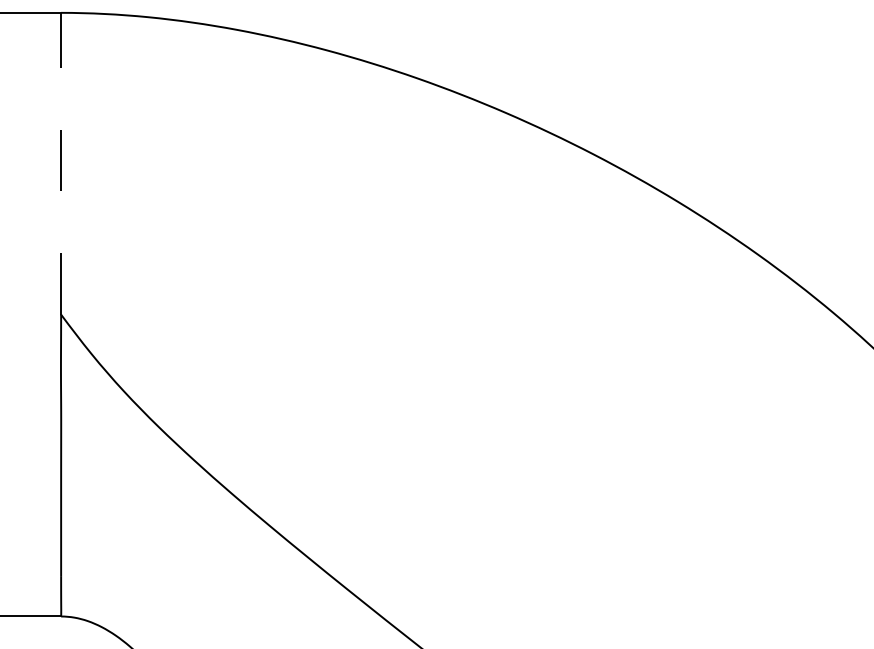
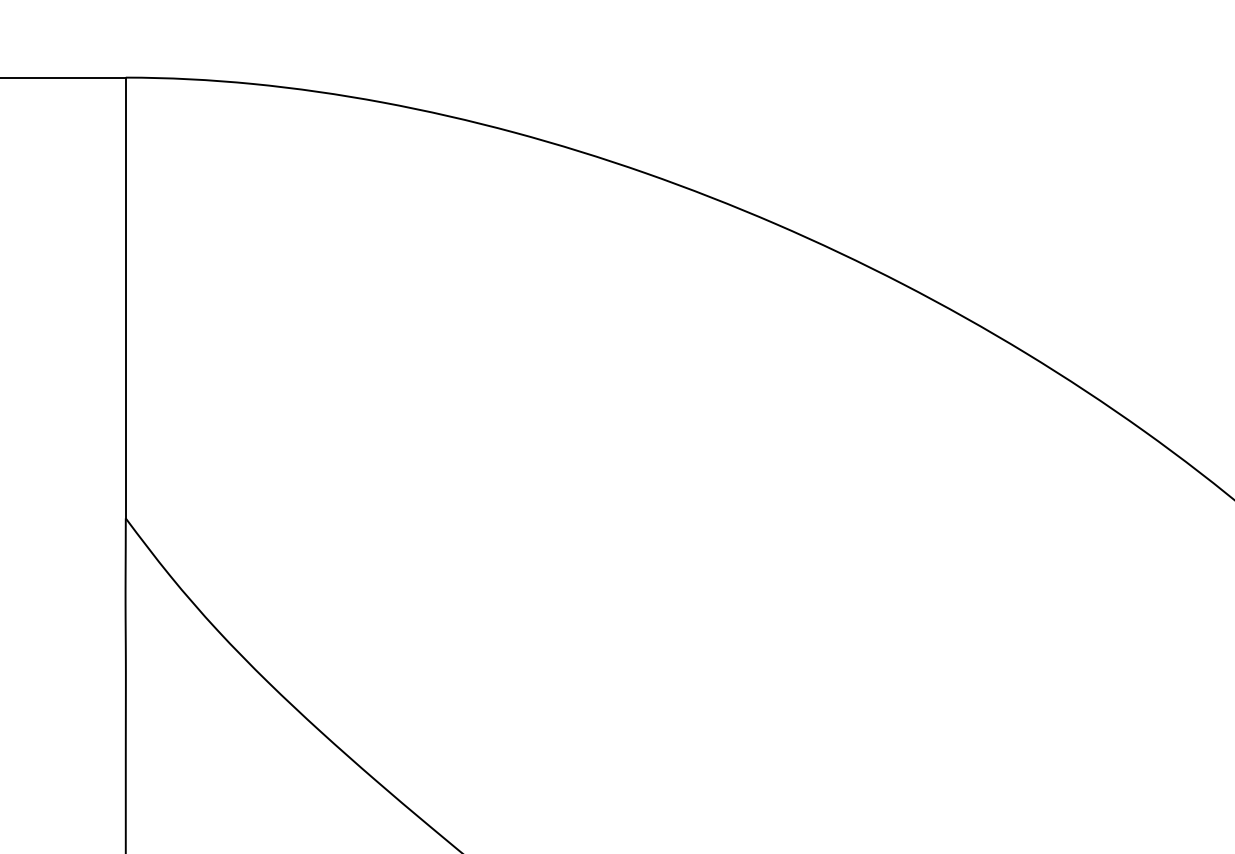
line: (61, 163) -> (126, 297), dashed -> solid

